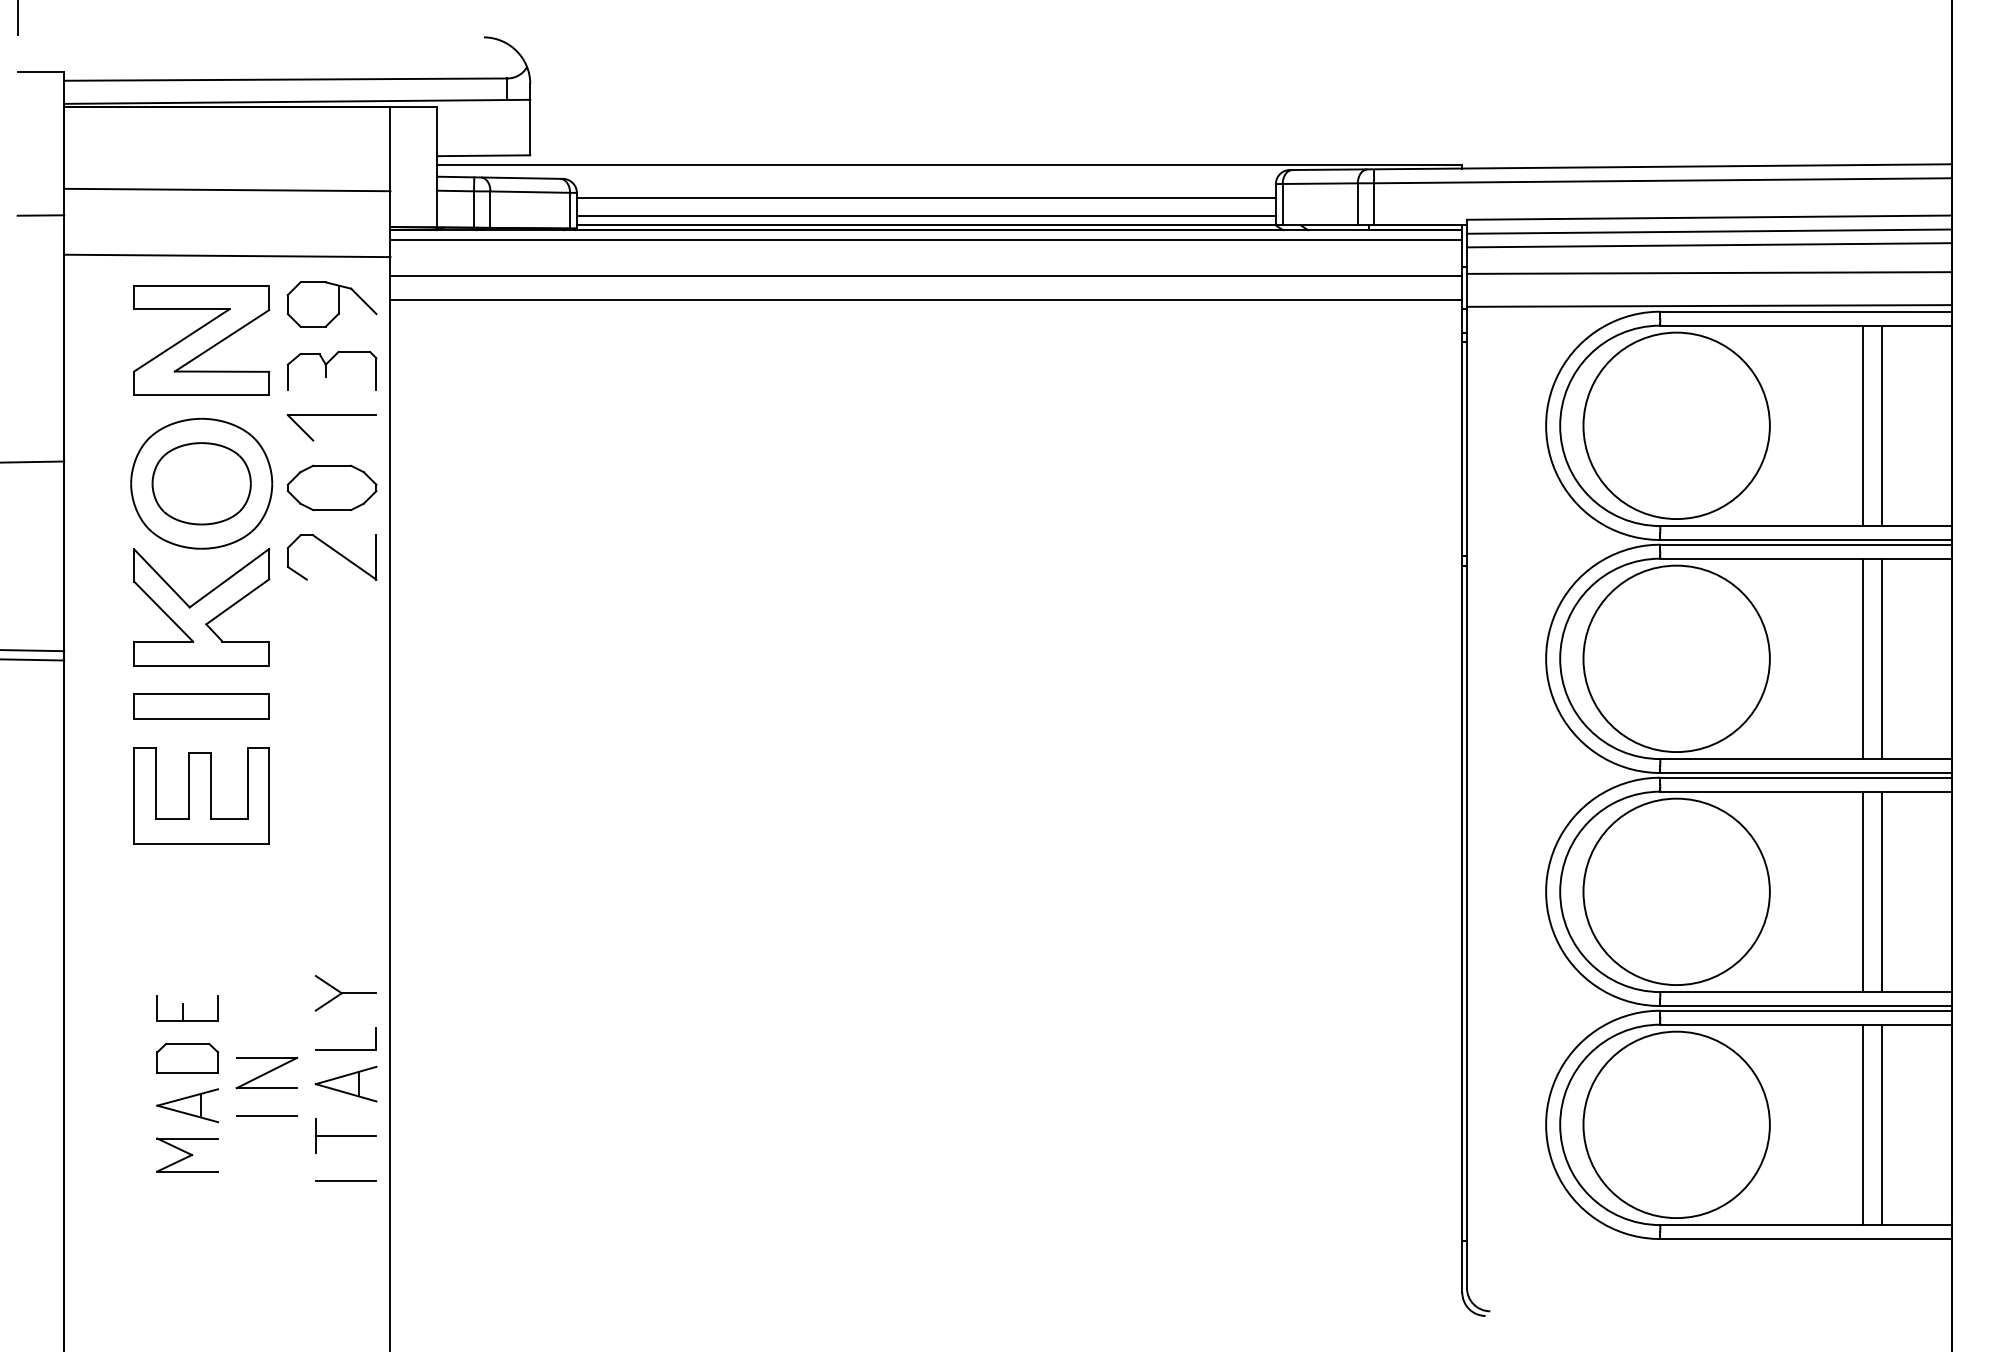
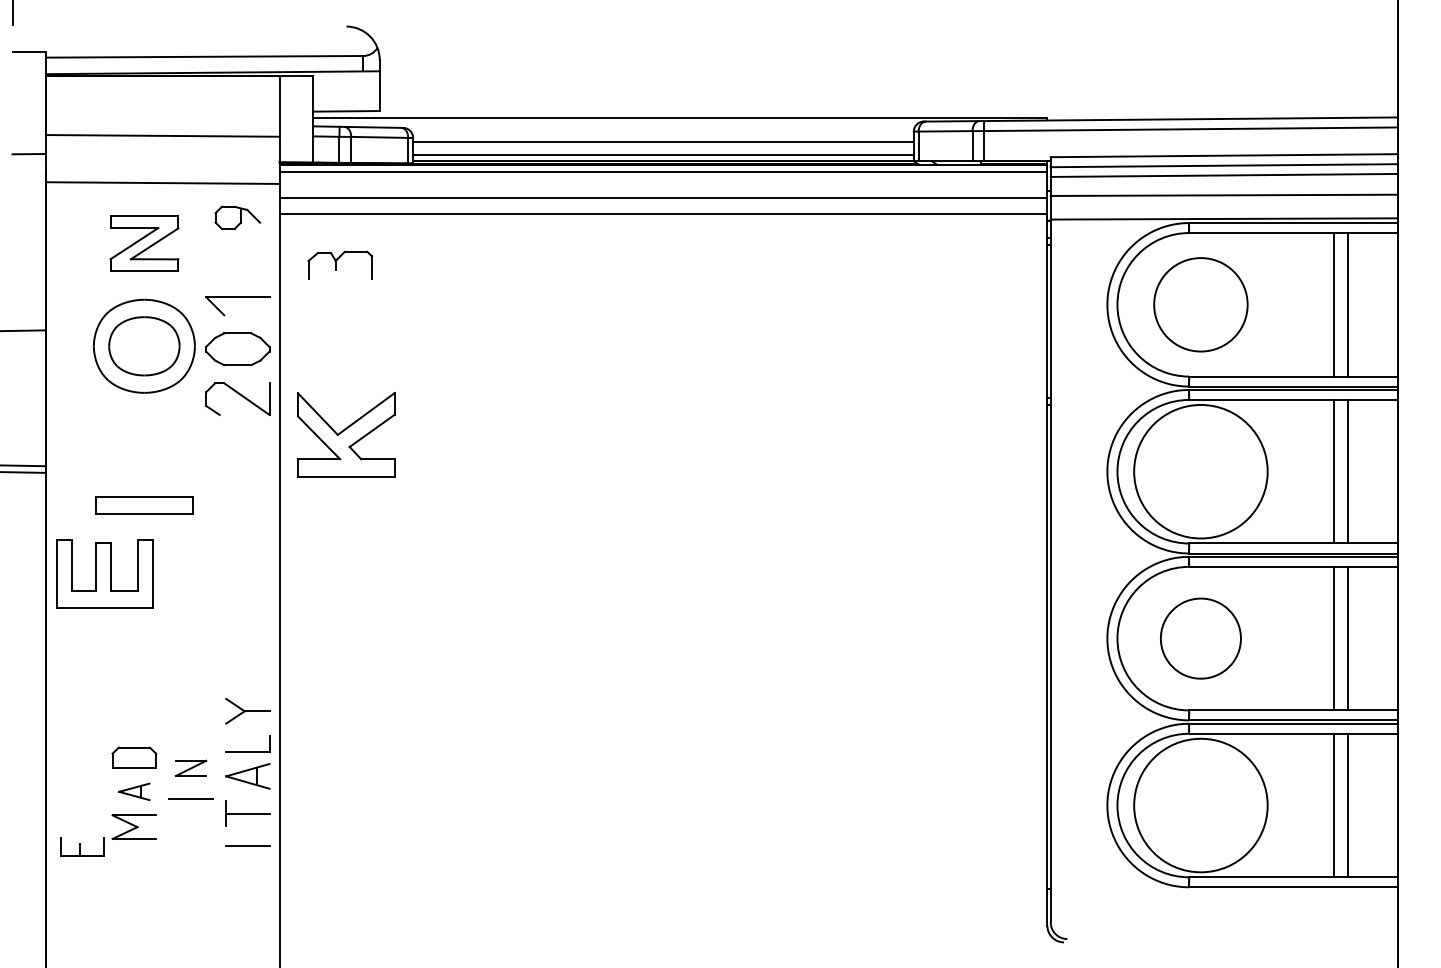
part: (331, 304) -> (237, 217), size x0.7
part: (201, 340) -> (144, 243), size x0.7
part: (331, 370) -> (339, 265), moved
circle: (1676, 425) -> (1200, 304), size x0.7
part: (201, 606) -> (346, 434), moved
part: (201, 795) -> (104, 573), moved
circle: (1676, 891) -> (1200, 638), size x0.6
part: (187, 1008) -> (82, 846), moved
part: (266, 1072) -> (190, 768), size x0.7
part: (187, 1105) -> (134, 791), size x0.7

